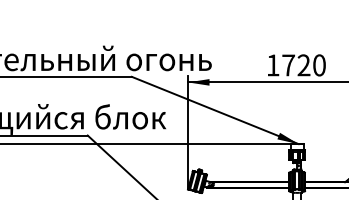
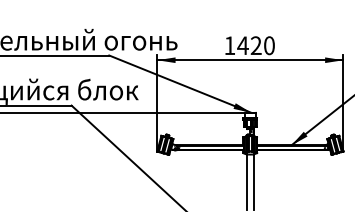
text: (287, 65) -> (242, 45), 1720 -> 1420

